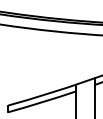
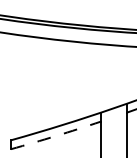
arc: (42, 102) -> (56, 136), solid -> dashed

